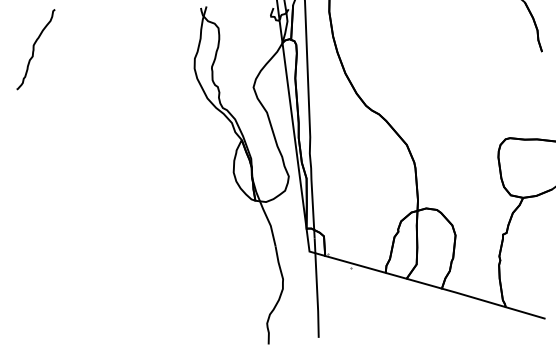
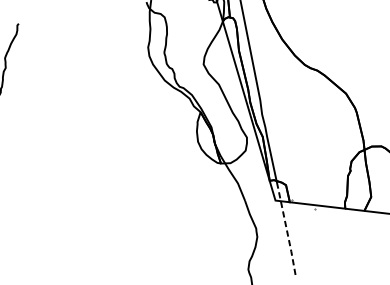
line: (317, 288) -> (287, 231), solid -> dashed

